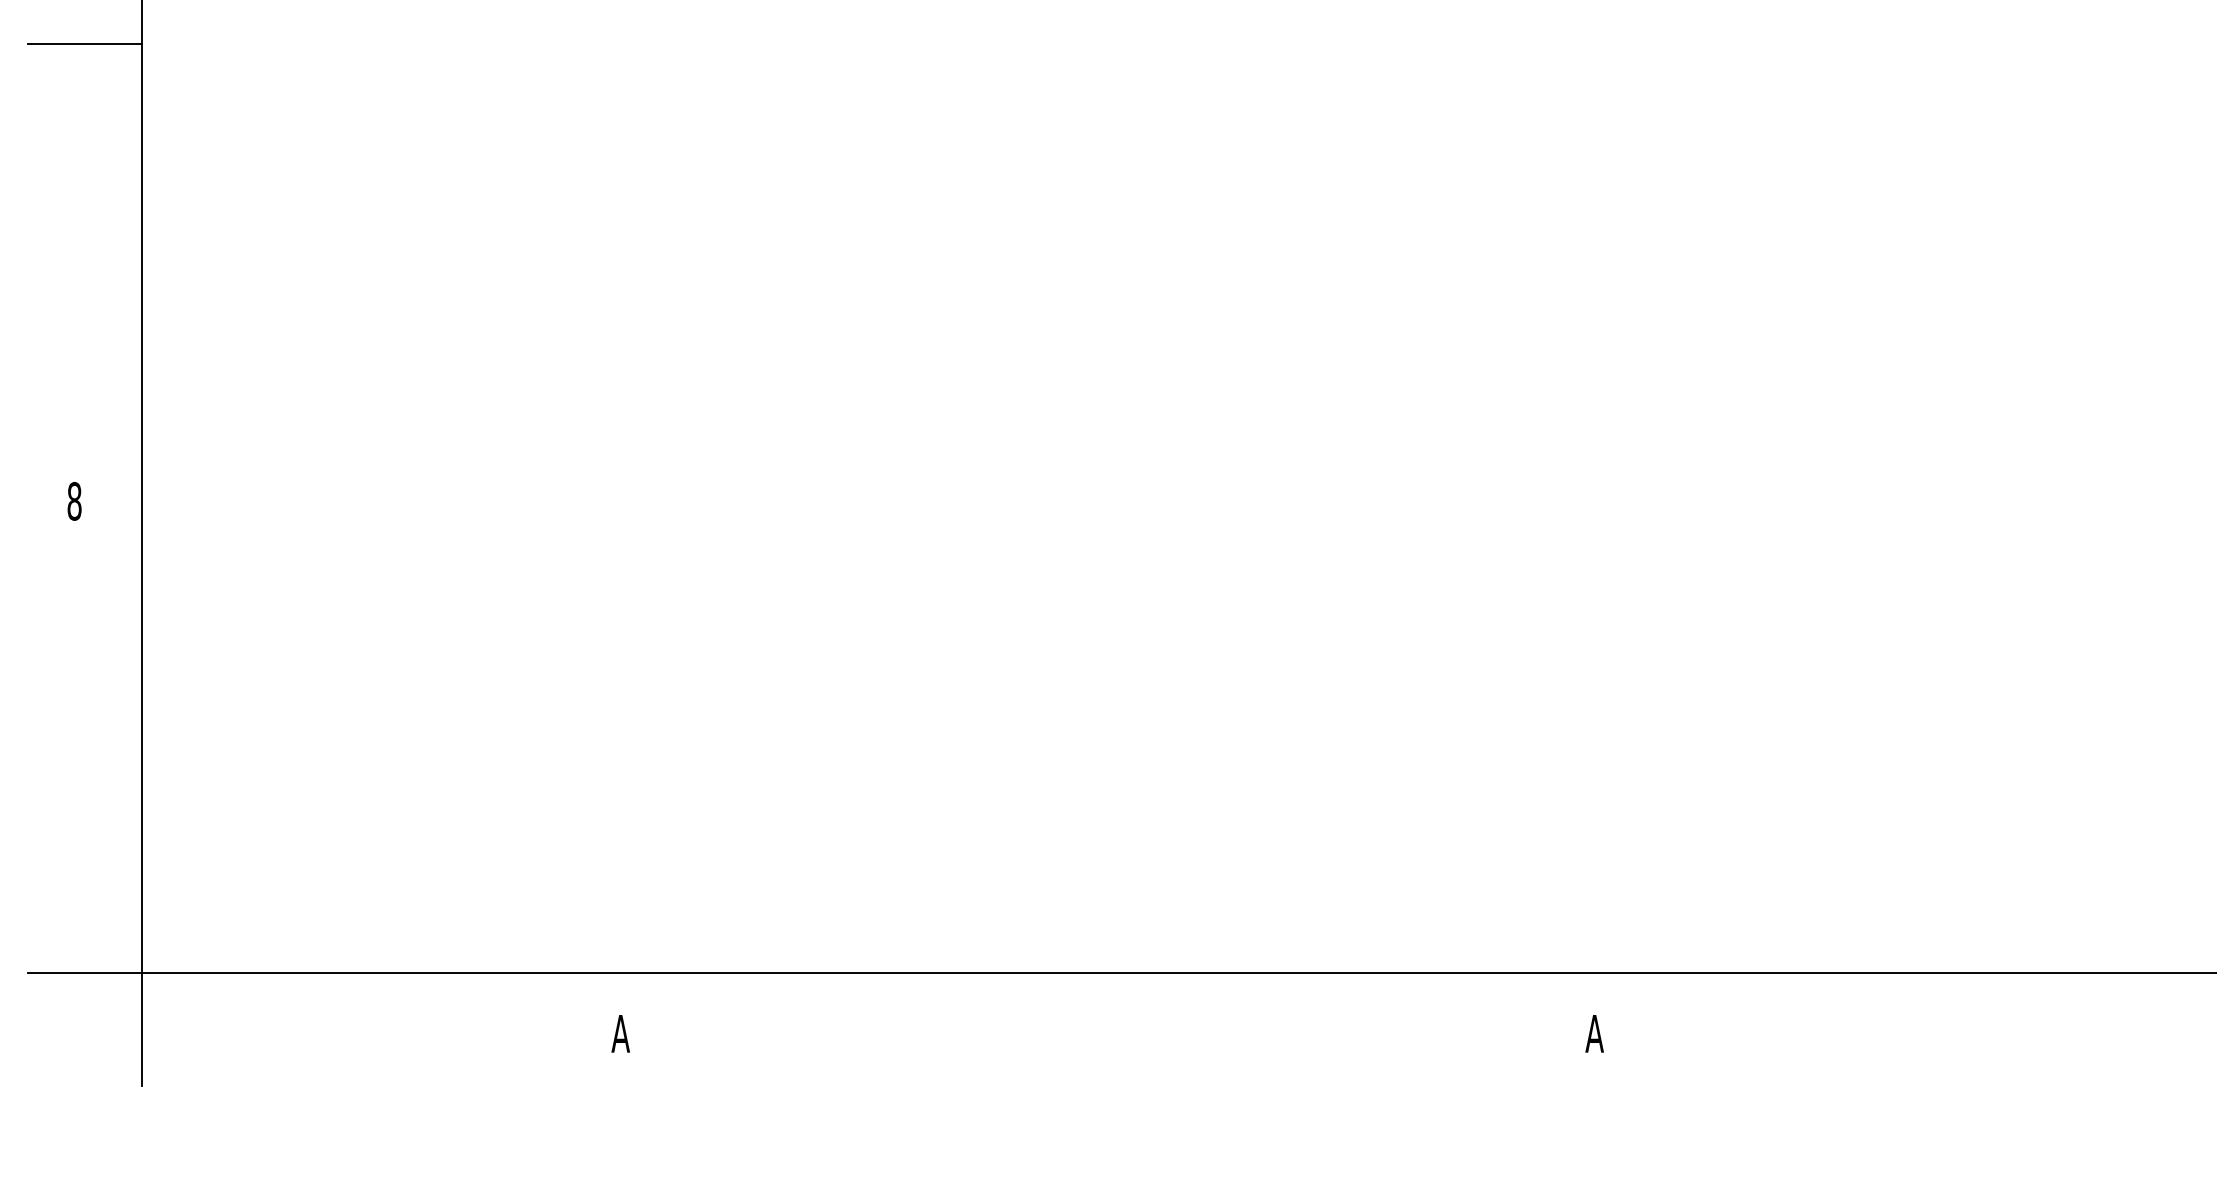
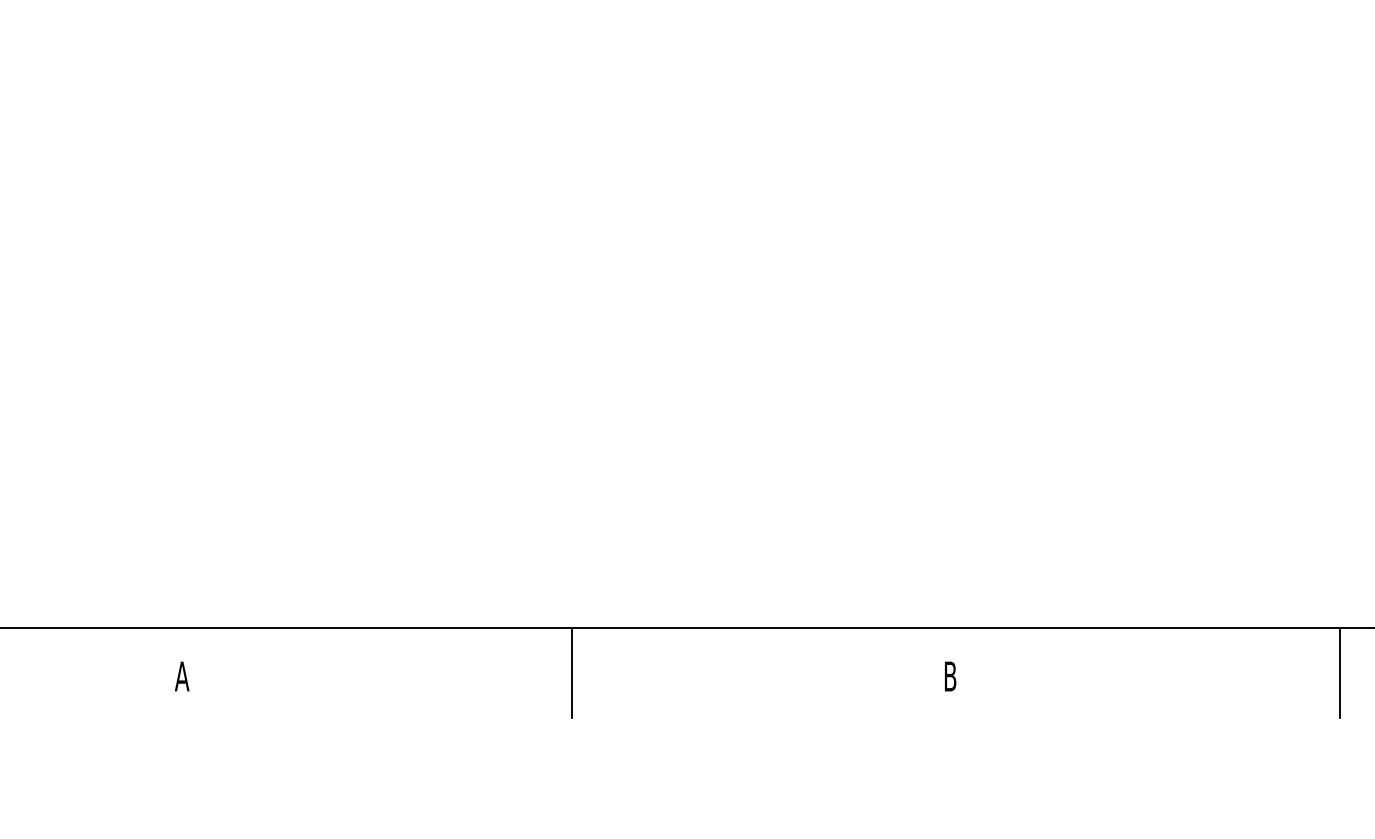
line: (1115, 1029) -> (572, 673), added
line: (2089, 1029) -> (1340, 673), added
text: (1594, 1033) -> (950, 676), A -> B

